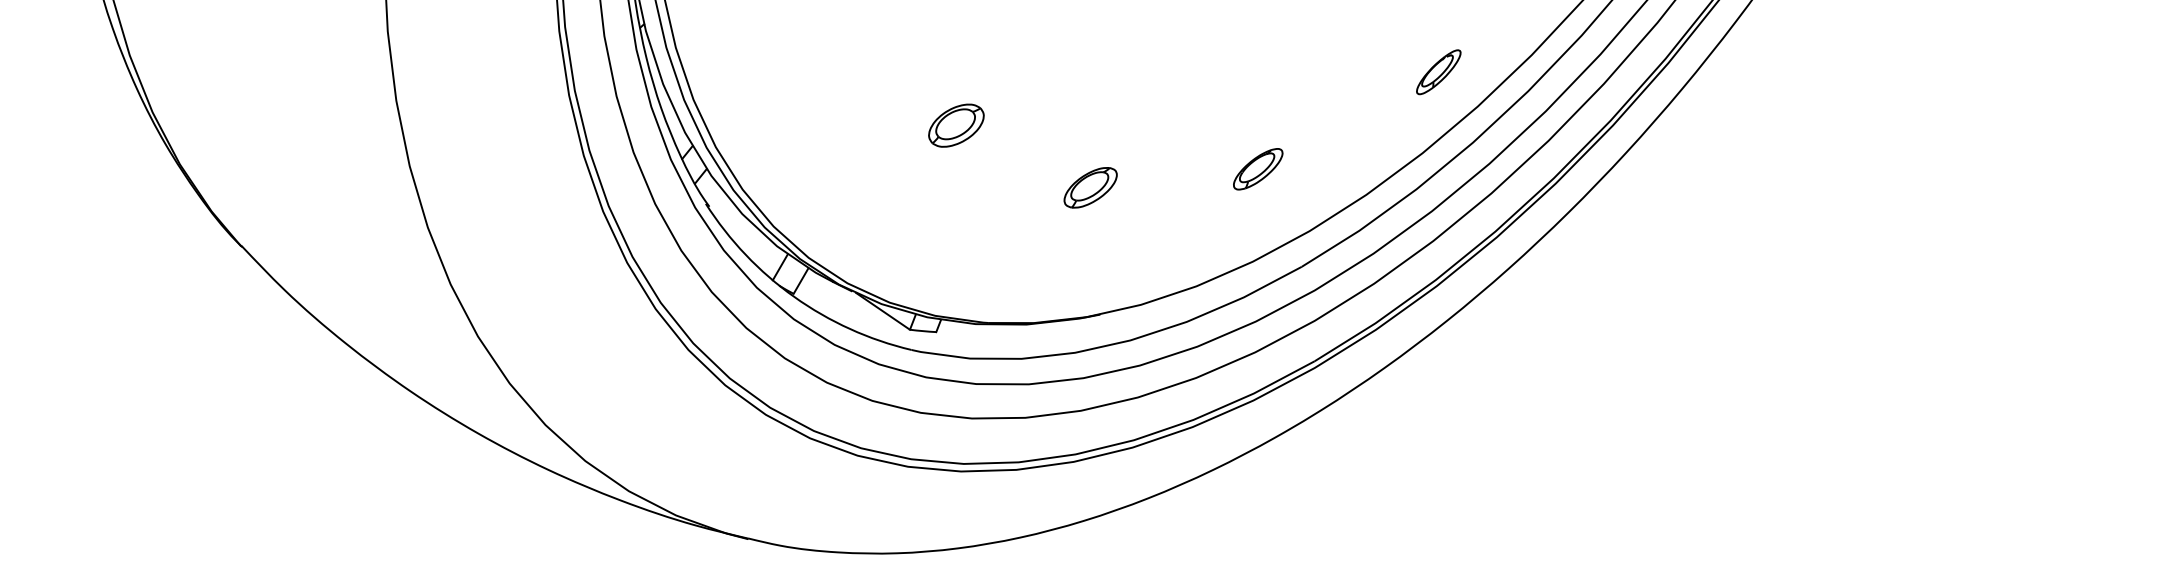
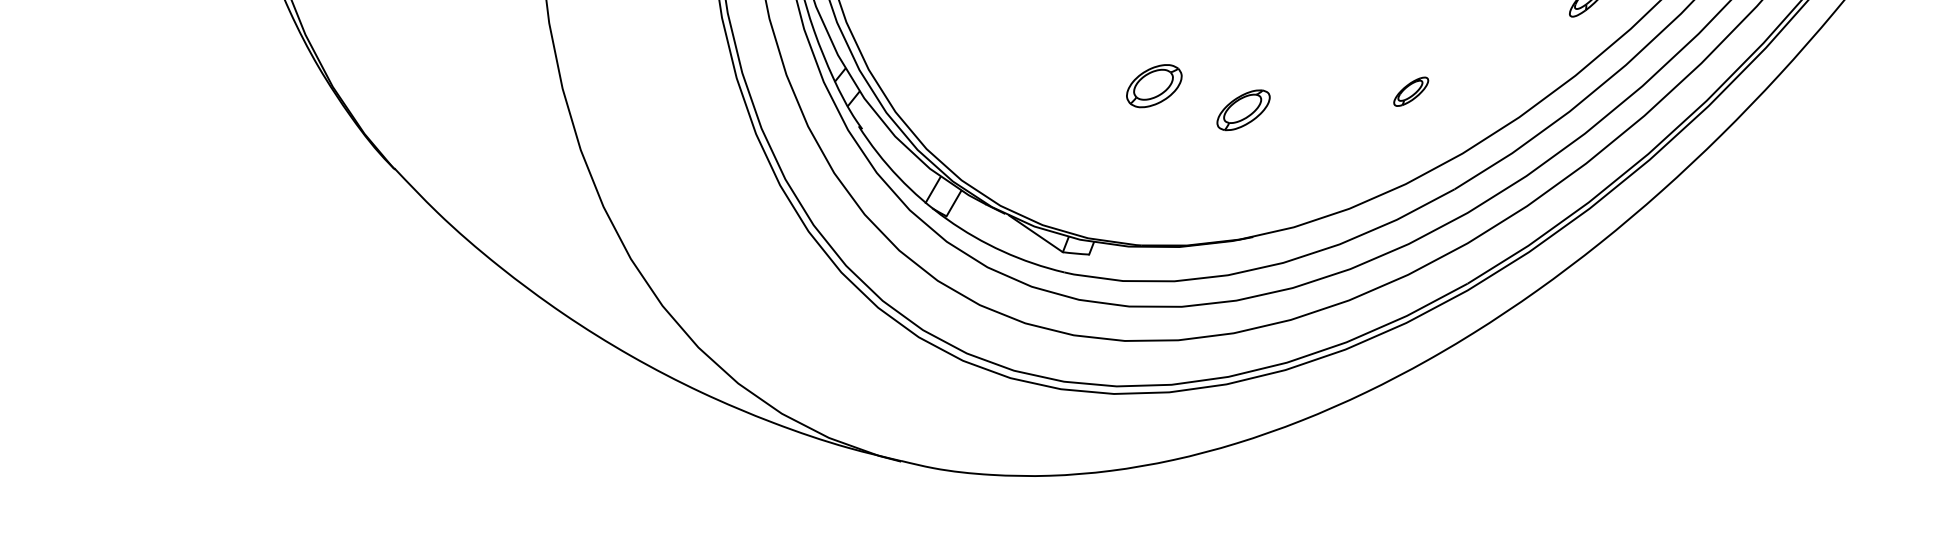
part: (956, 125) -> (1154, 85), moved
part: (1258, 169) -> (1411, 91), size x0.7

